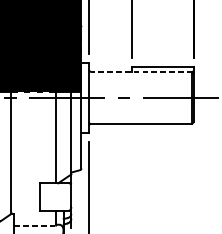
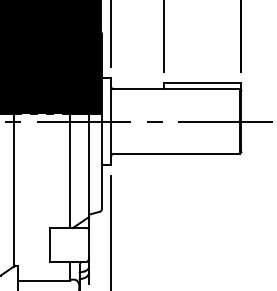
line: (141, 72) -> (176, 89), dashed -> solid
line: (35, 225) -> (44, 280), dashed -> solid

